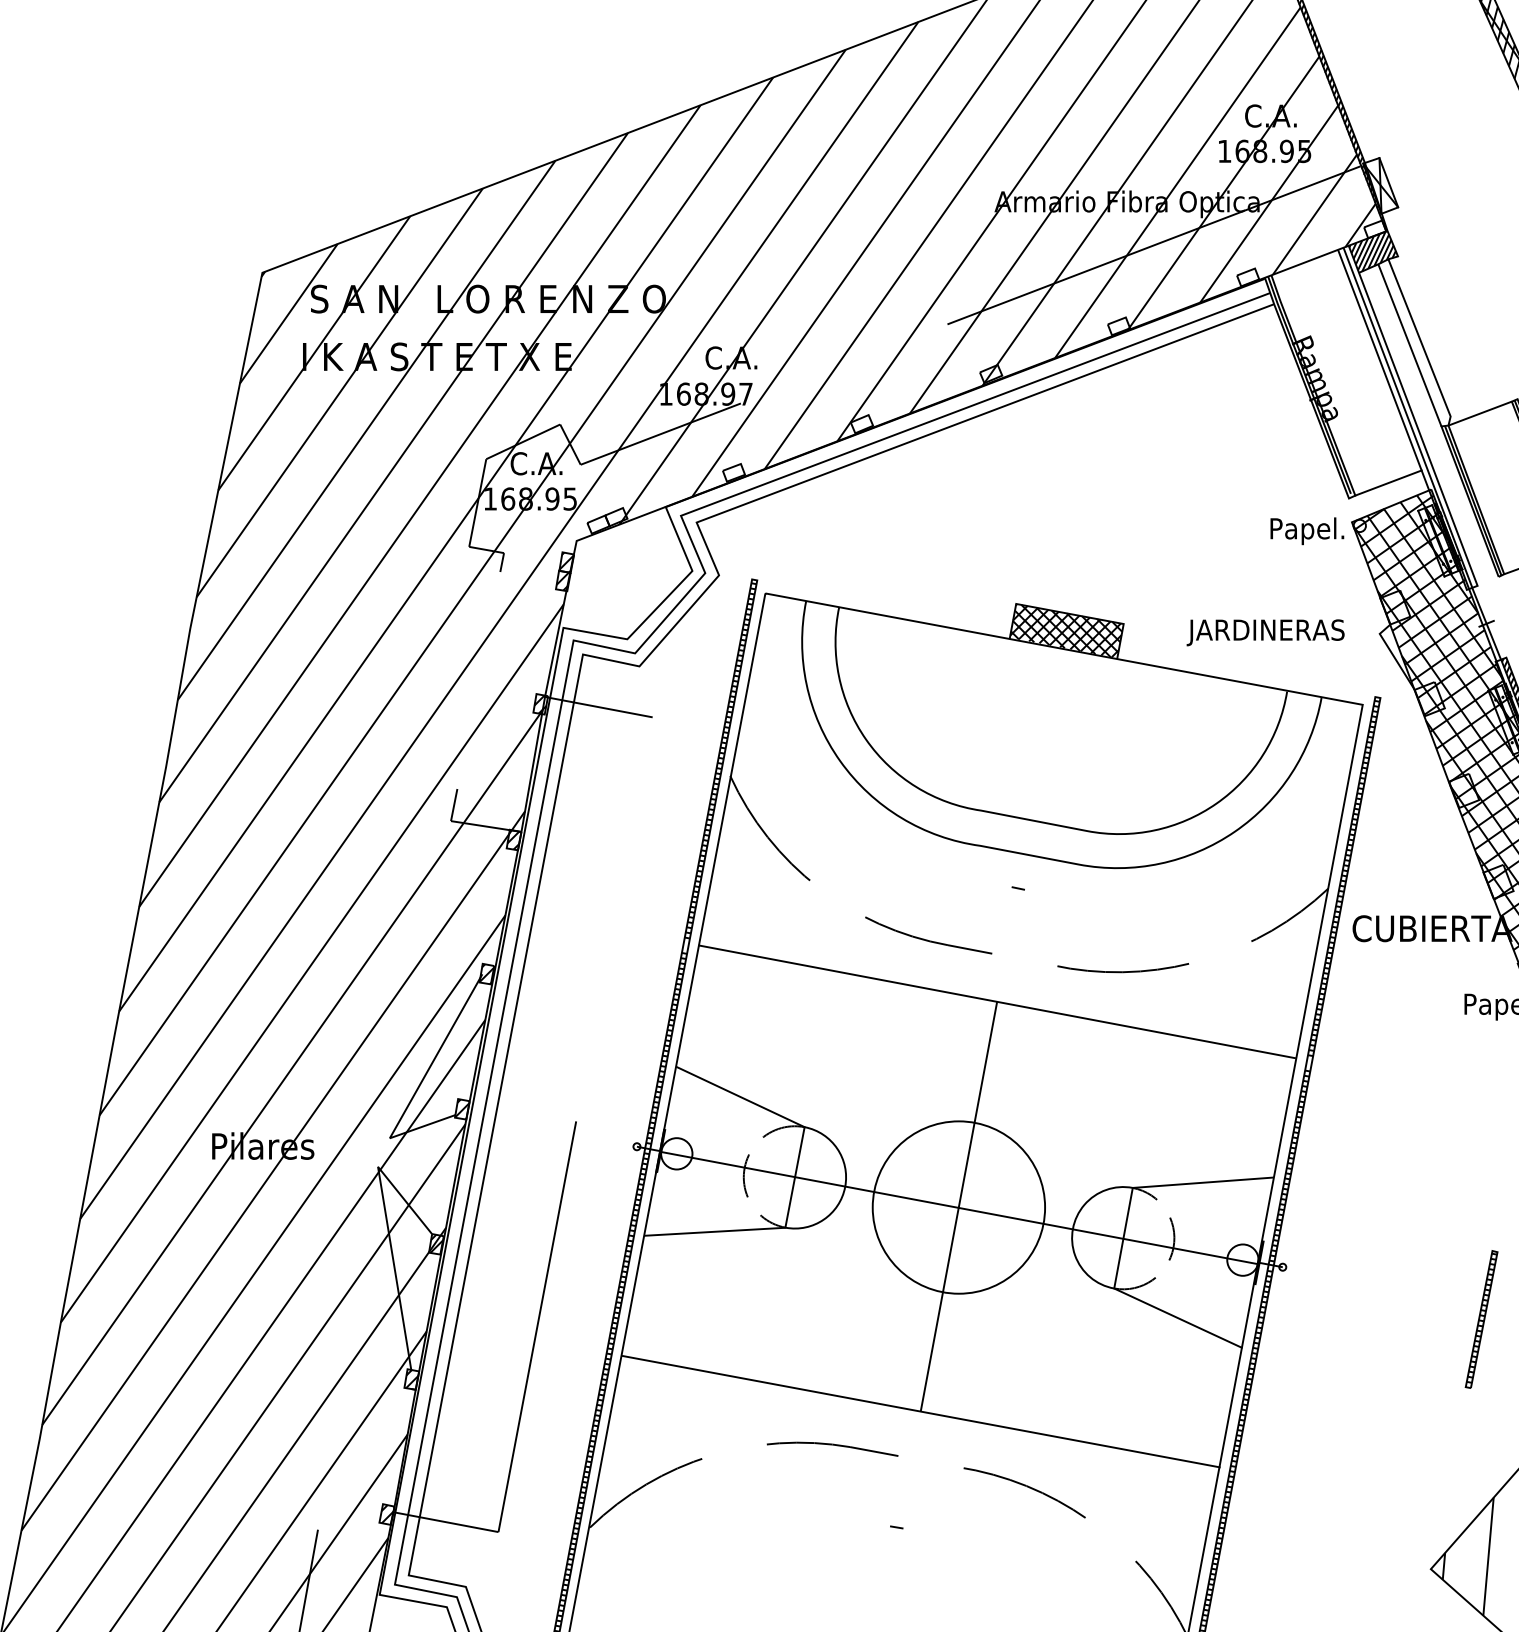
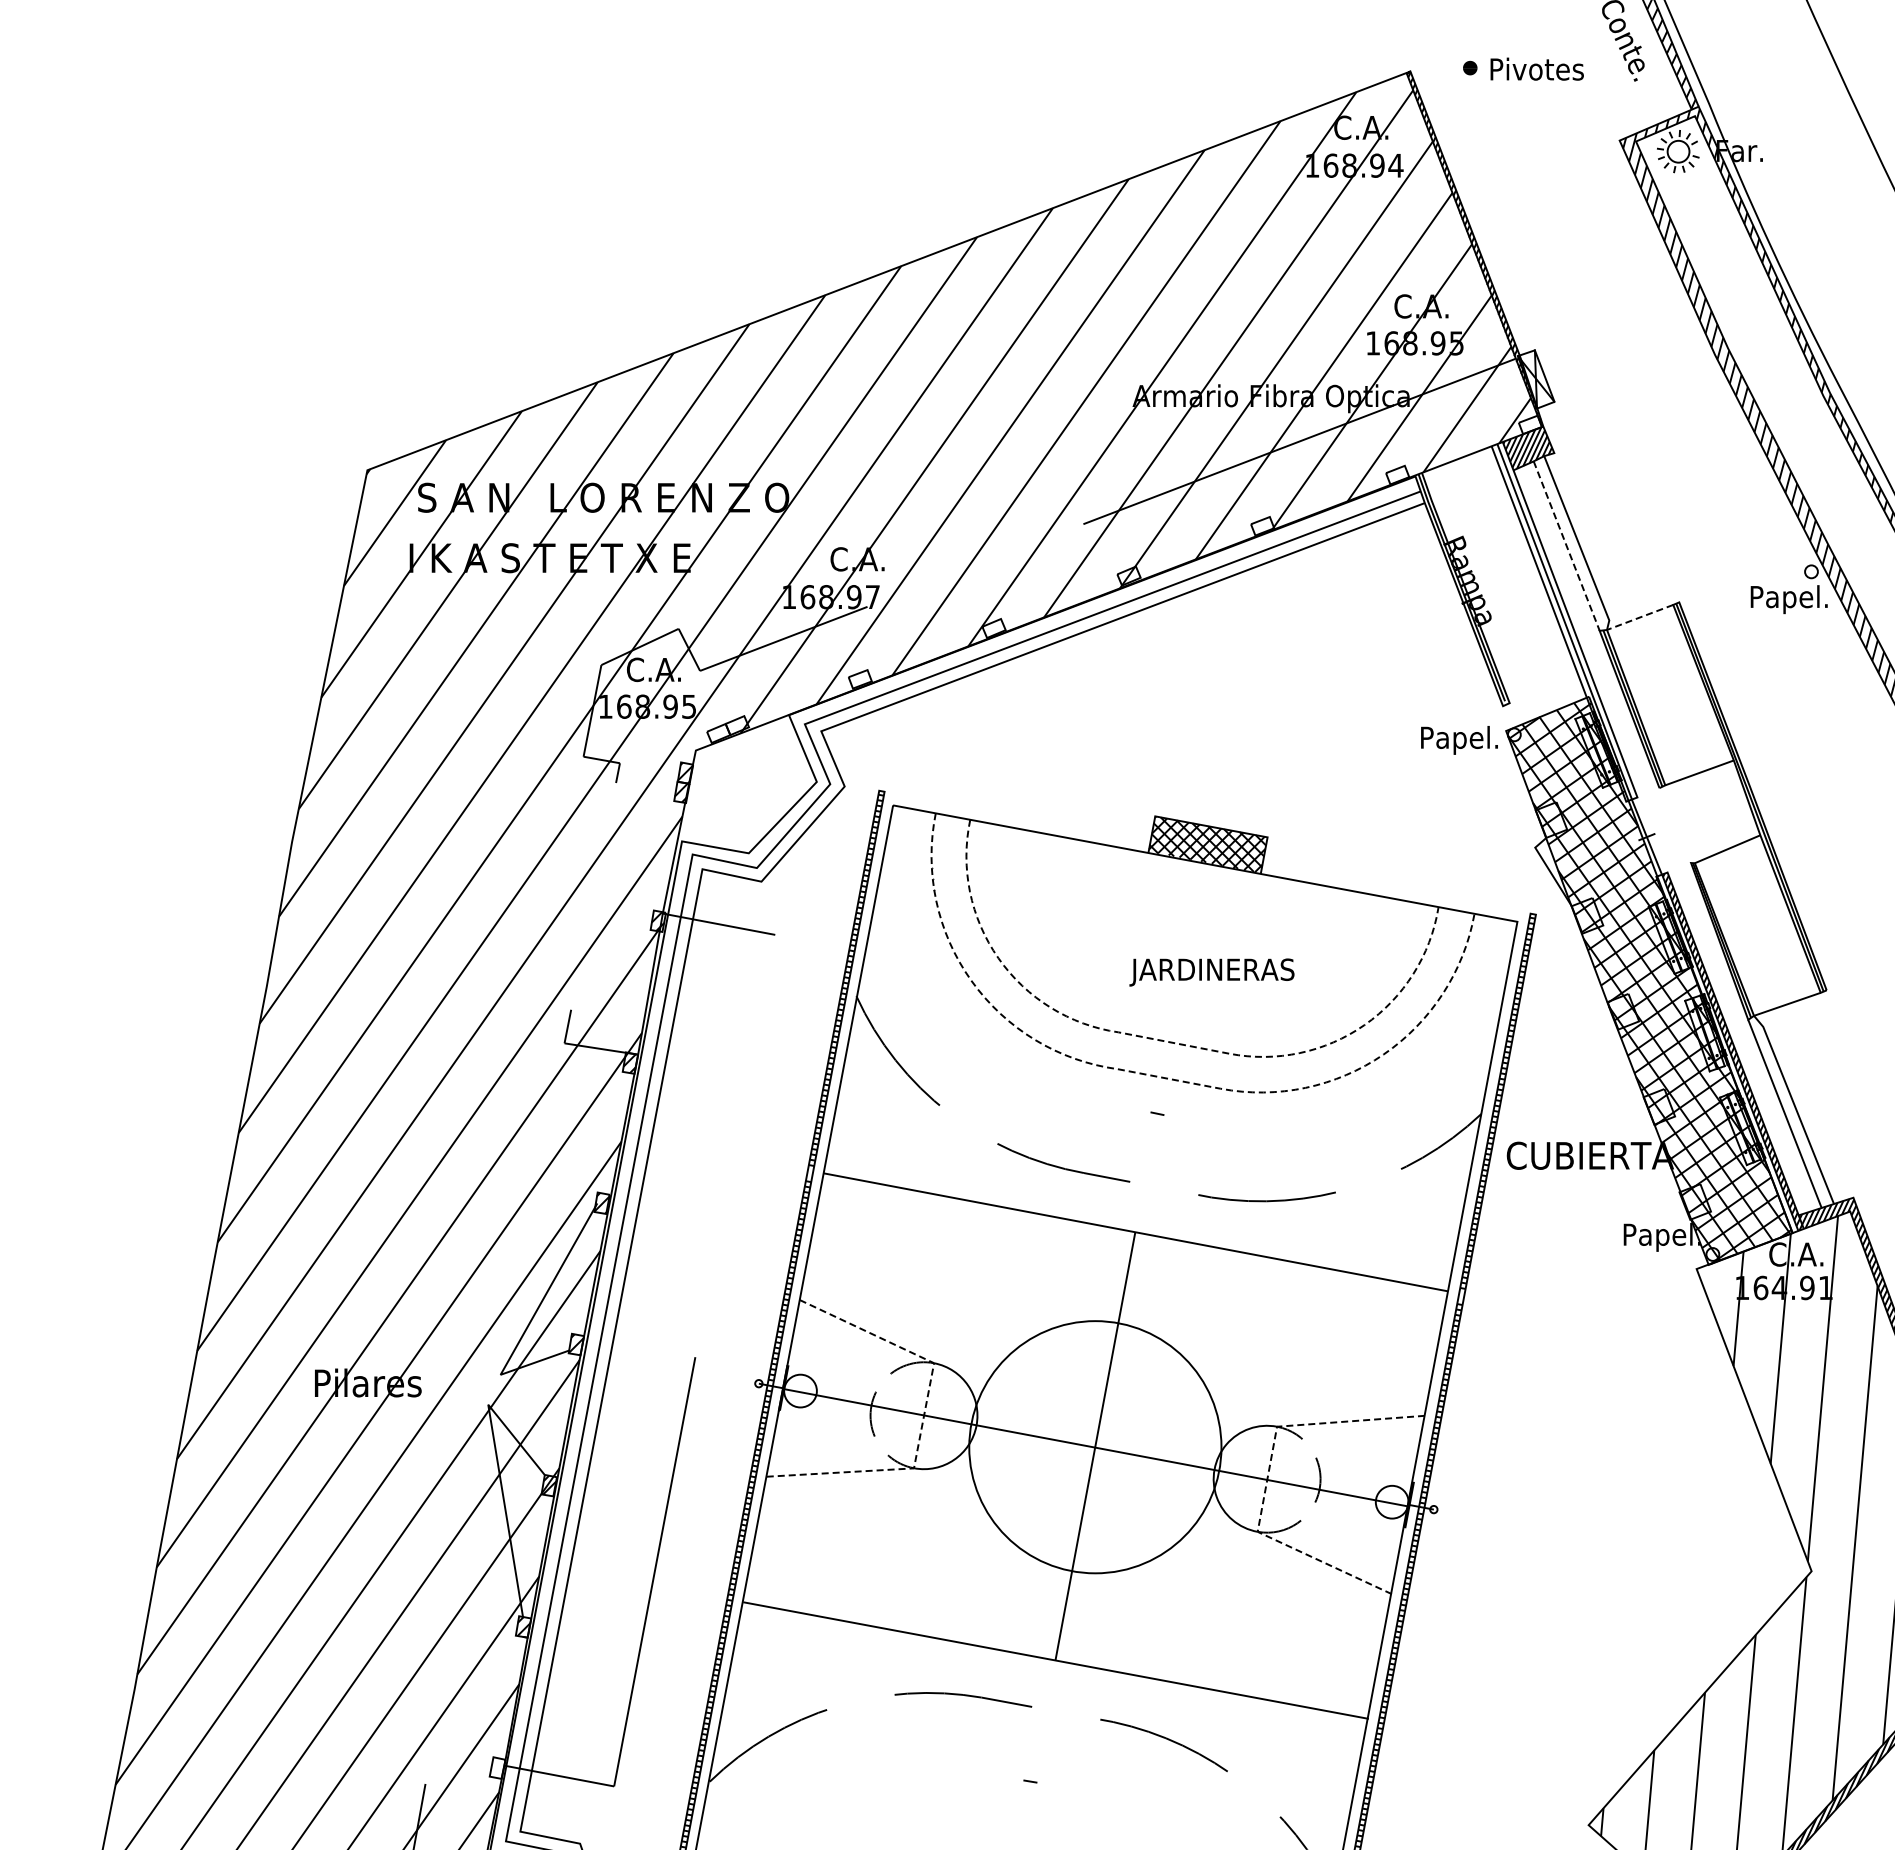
line: (1409, 345) -> (1566, 546), solid -> dashed
line: (1479, 413) -> (1639, 617), solid -> dashed
line: (1387, 482) -> (1543, 689), removed
text: (1265, 632) -> (1211, 972), moved
line: (1026, 819) -> (1166, 1041), solid -> dashed
line: (1026, 854) -> (1165, 1078), solid -> dashed
line: (795, 1177) -> (924, 1415), solid -> dashed
circle: (959, 1207) -> (1095, 1447), size x1.4
line: (1123, 1237) -> (1267, 1478), solid -> dashed
part: (1481, 1318) -> (1641, 1563), removed
hatch: (387, 1513) -> (498, 1767), removed

